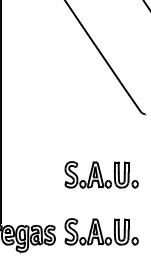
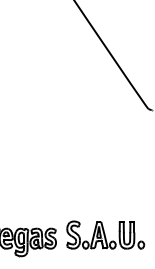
part: (101, 174) -> (105, 174), removed

